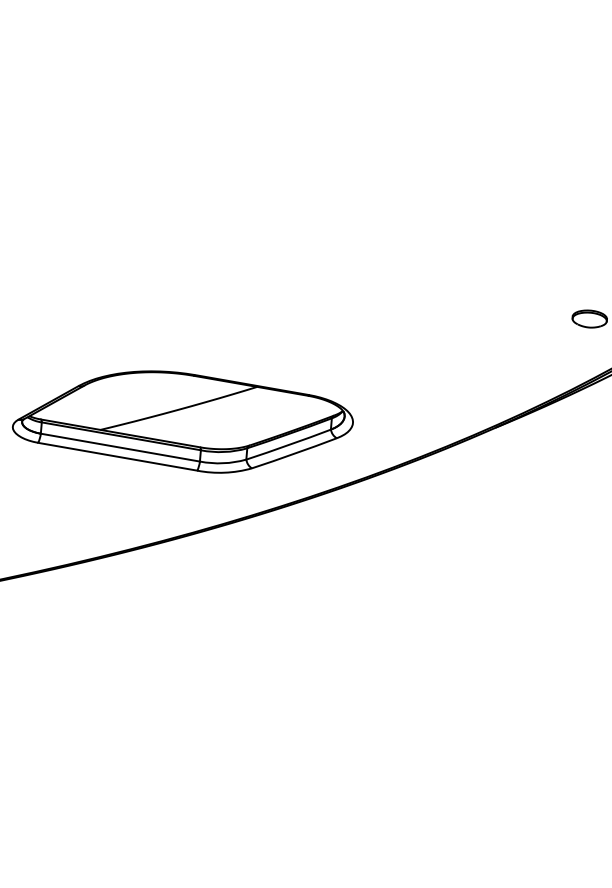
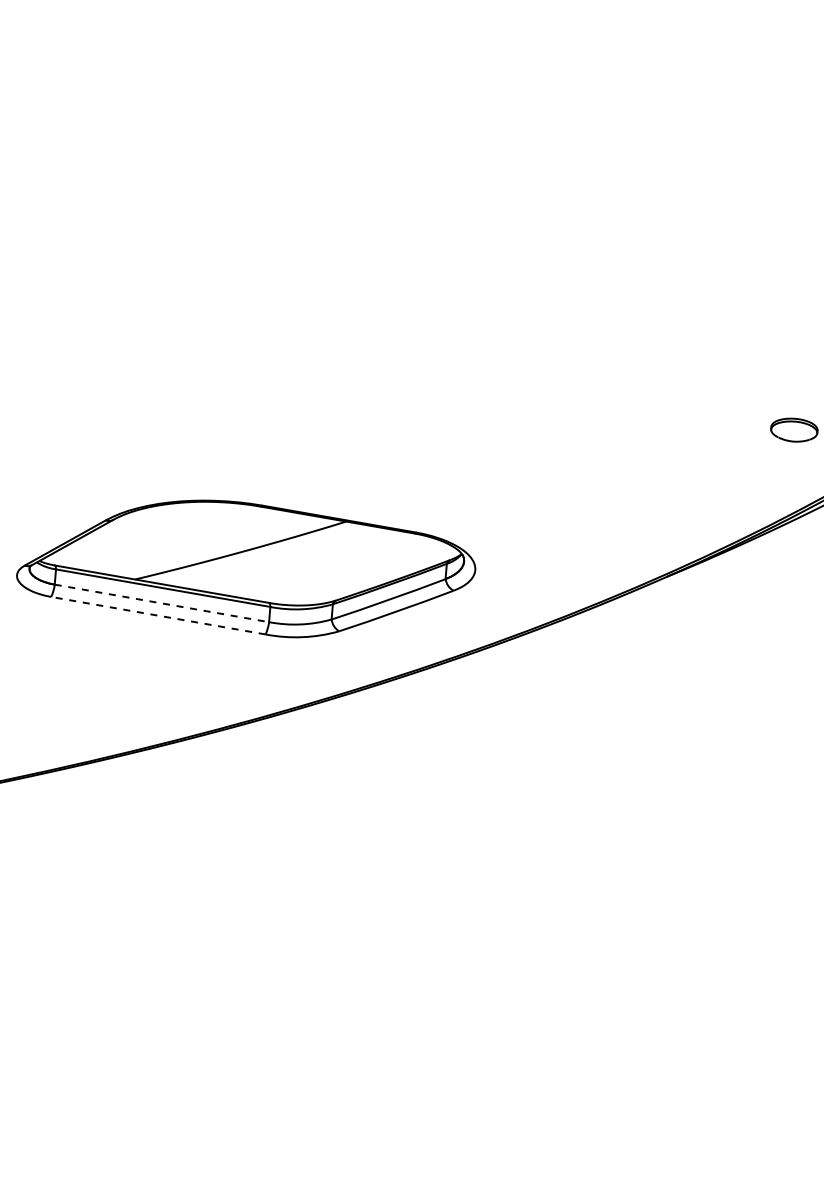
line: (120, 447) -> (161, 603), solid -> dashed
line: (117, 456) -> (158, 615), solid -> dashed

